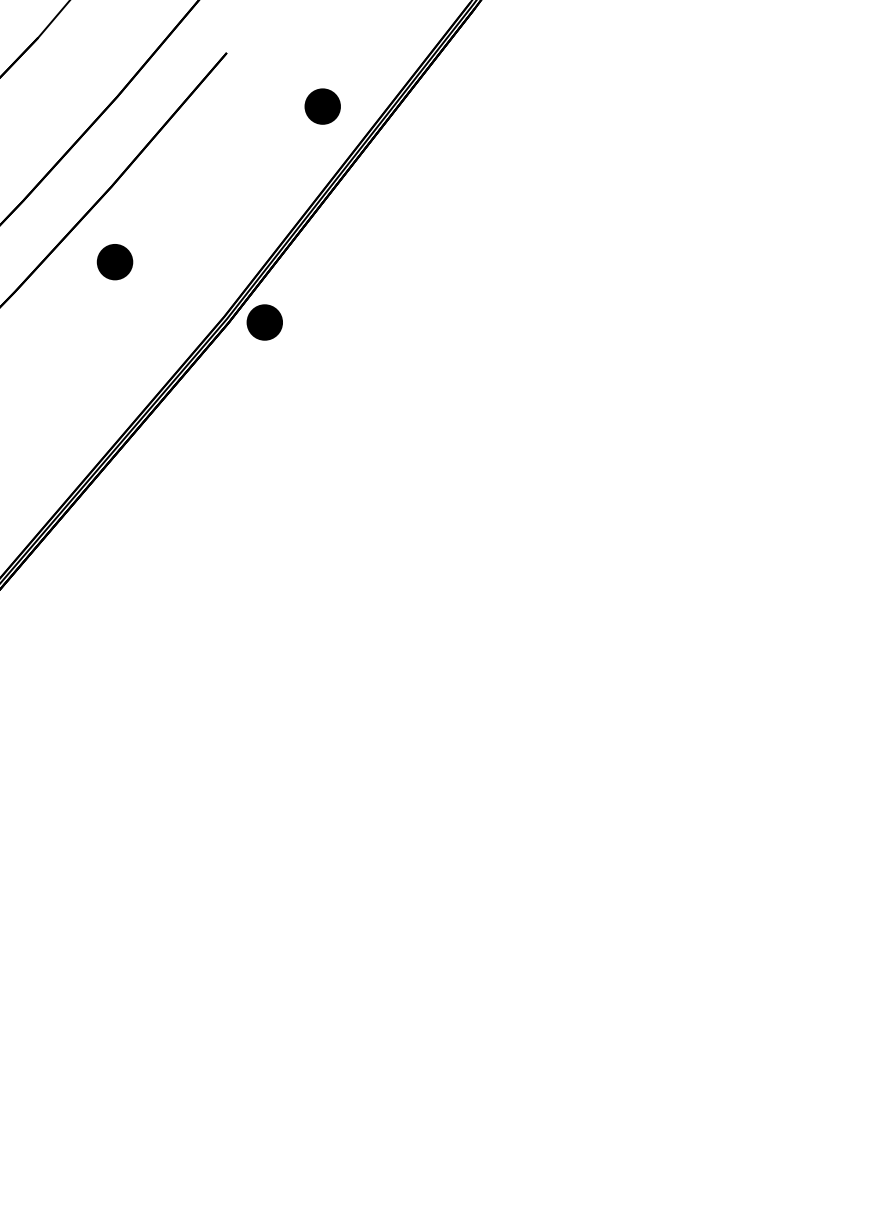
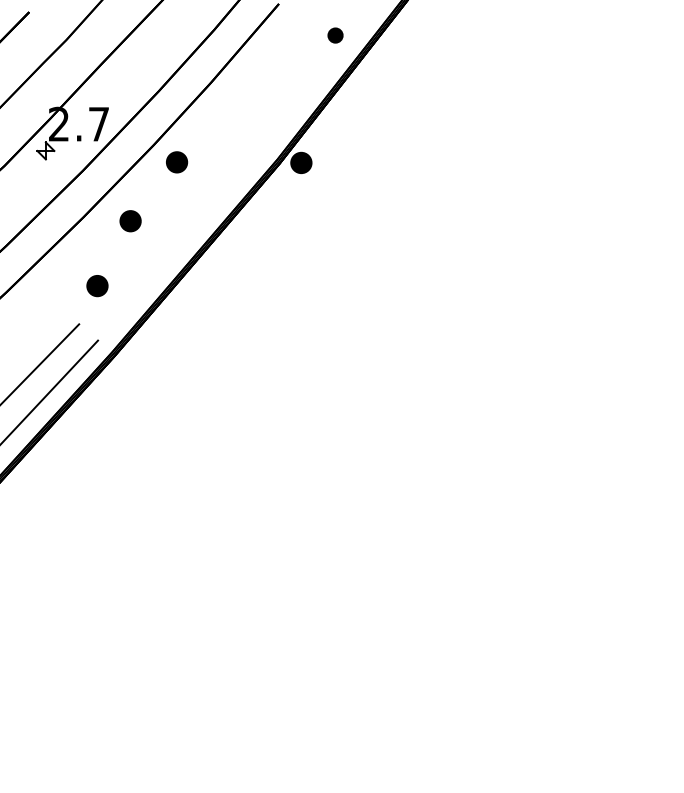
part: (322, 106) -> (335, 35), size x0.7
part: (115, 262) -> (177, 162), moved

